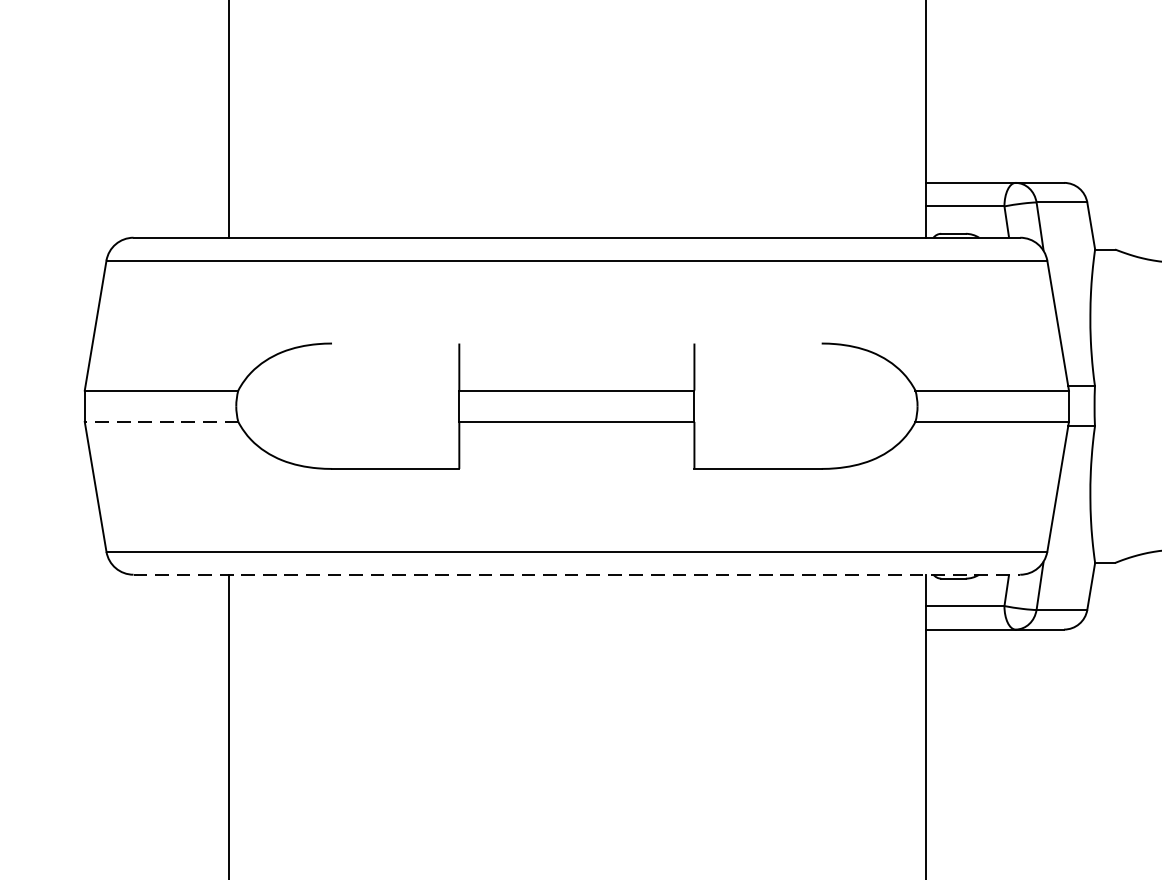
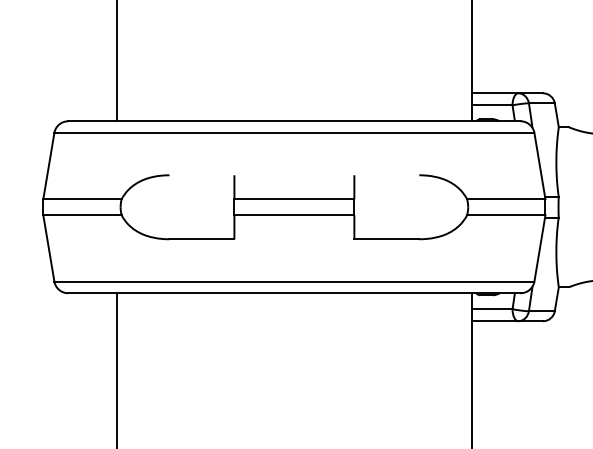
line: (161, 422) -> (82, 215), dashed -> solid
line: (577, 575) -> (294, 293), dashed -> solid

